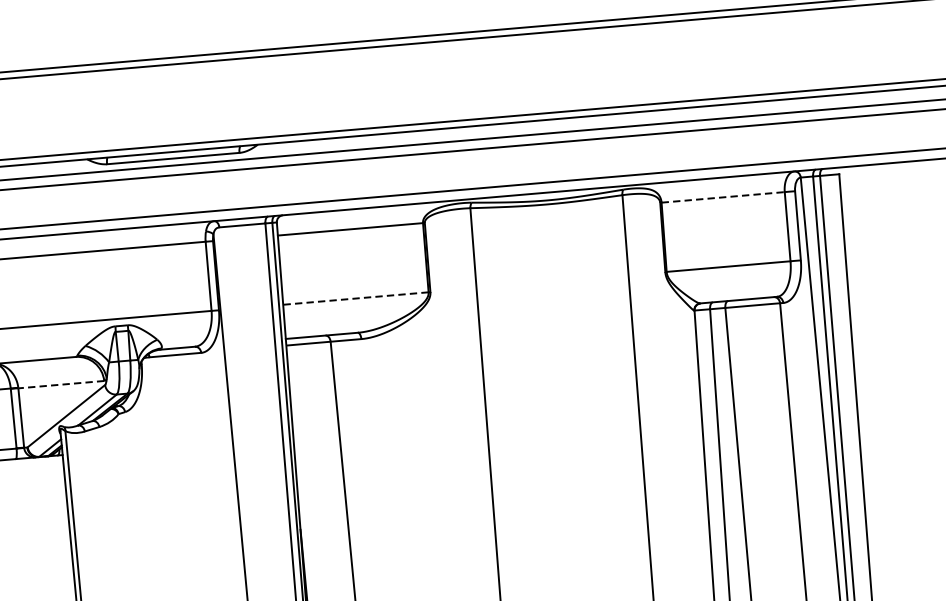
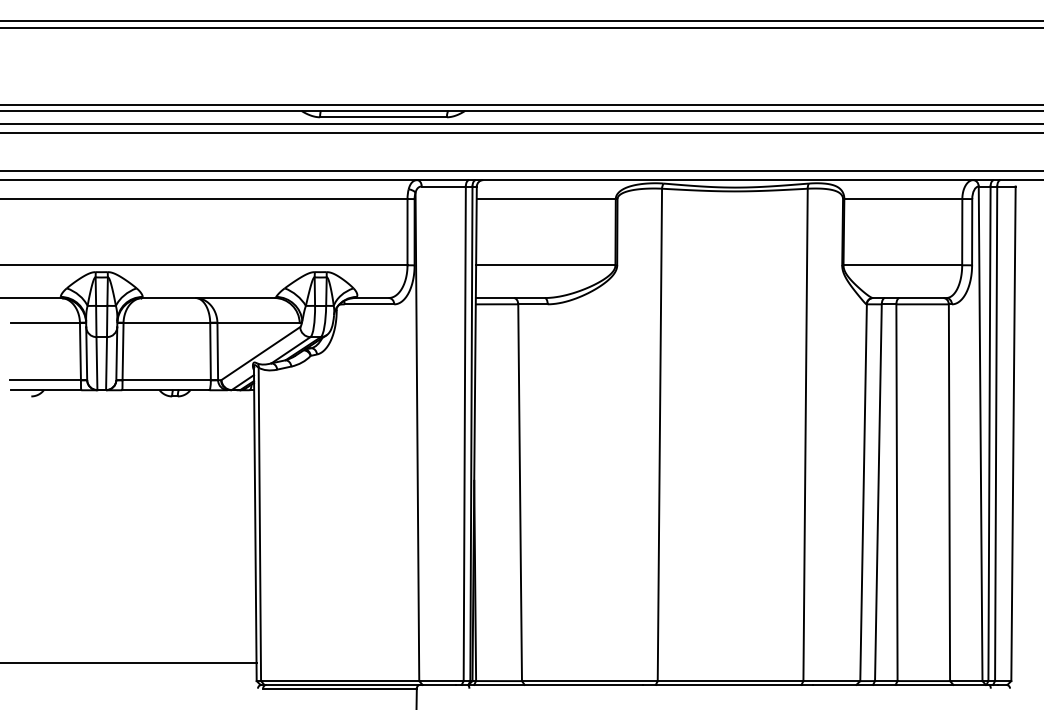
line: (723, 197) -> (903, 199), dashed -> solid
line: (355, 298) -> (545, 265), dashed -> solid
line: (61, 384) -> (258, 323), dashed -> solid

